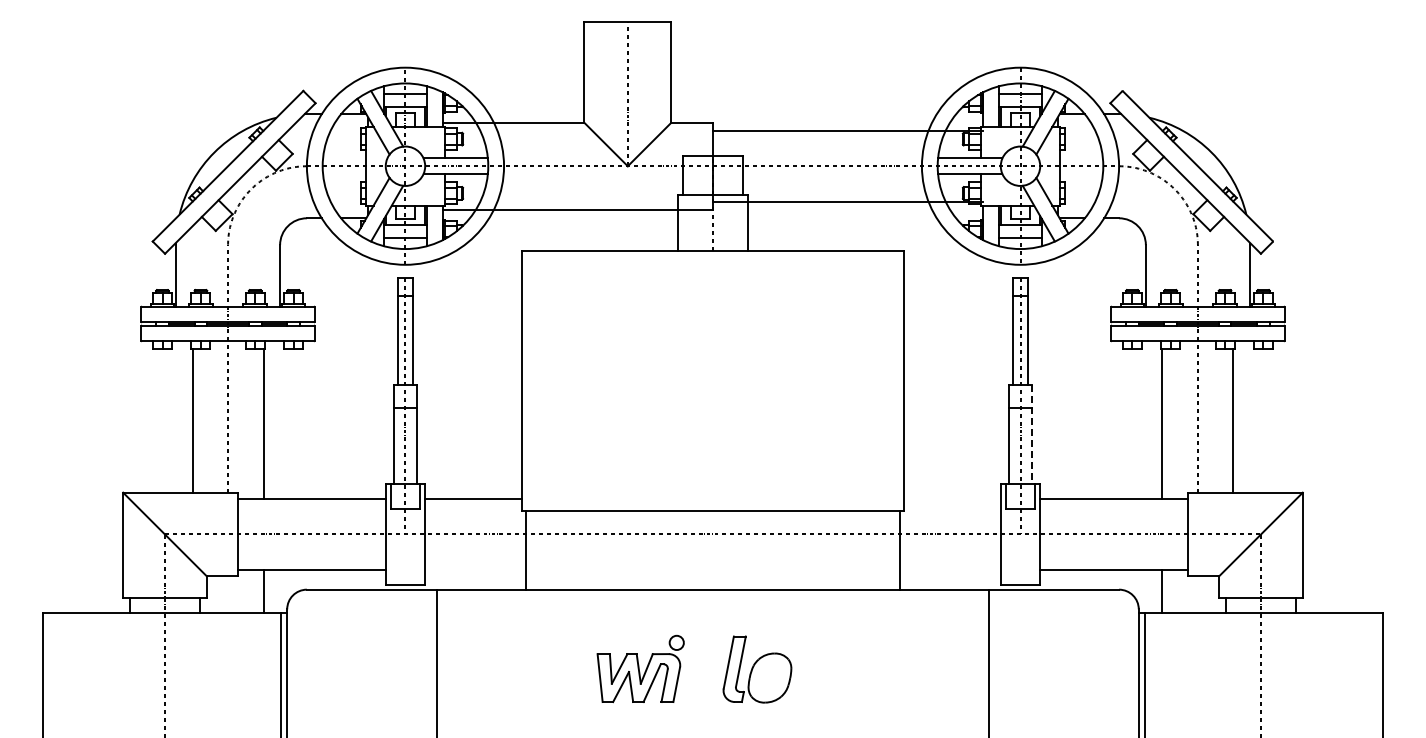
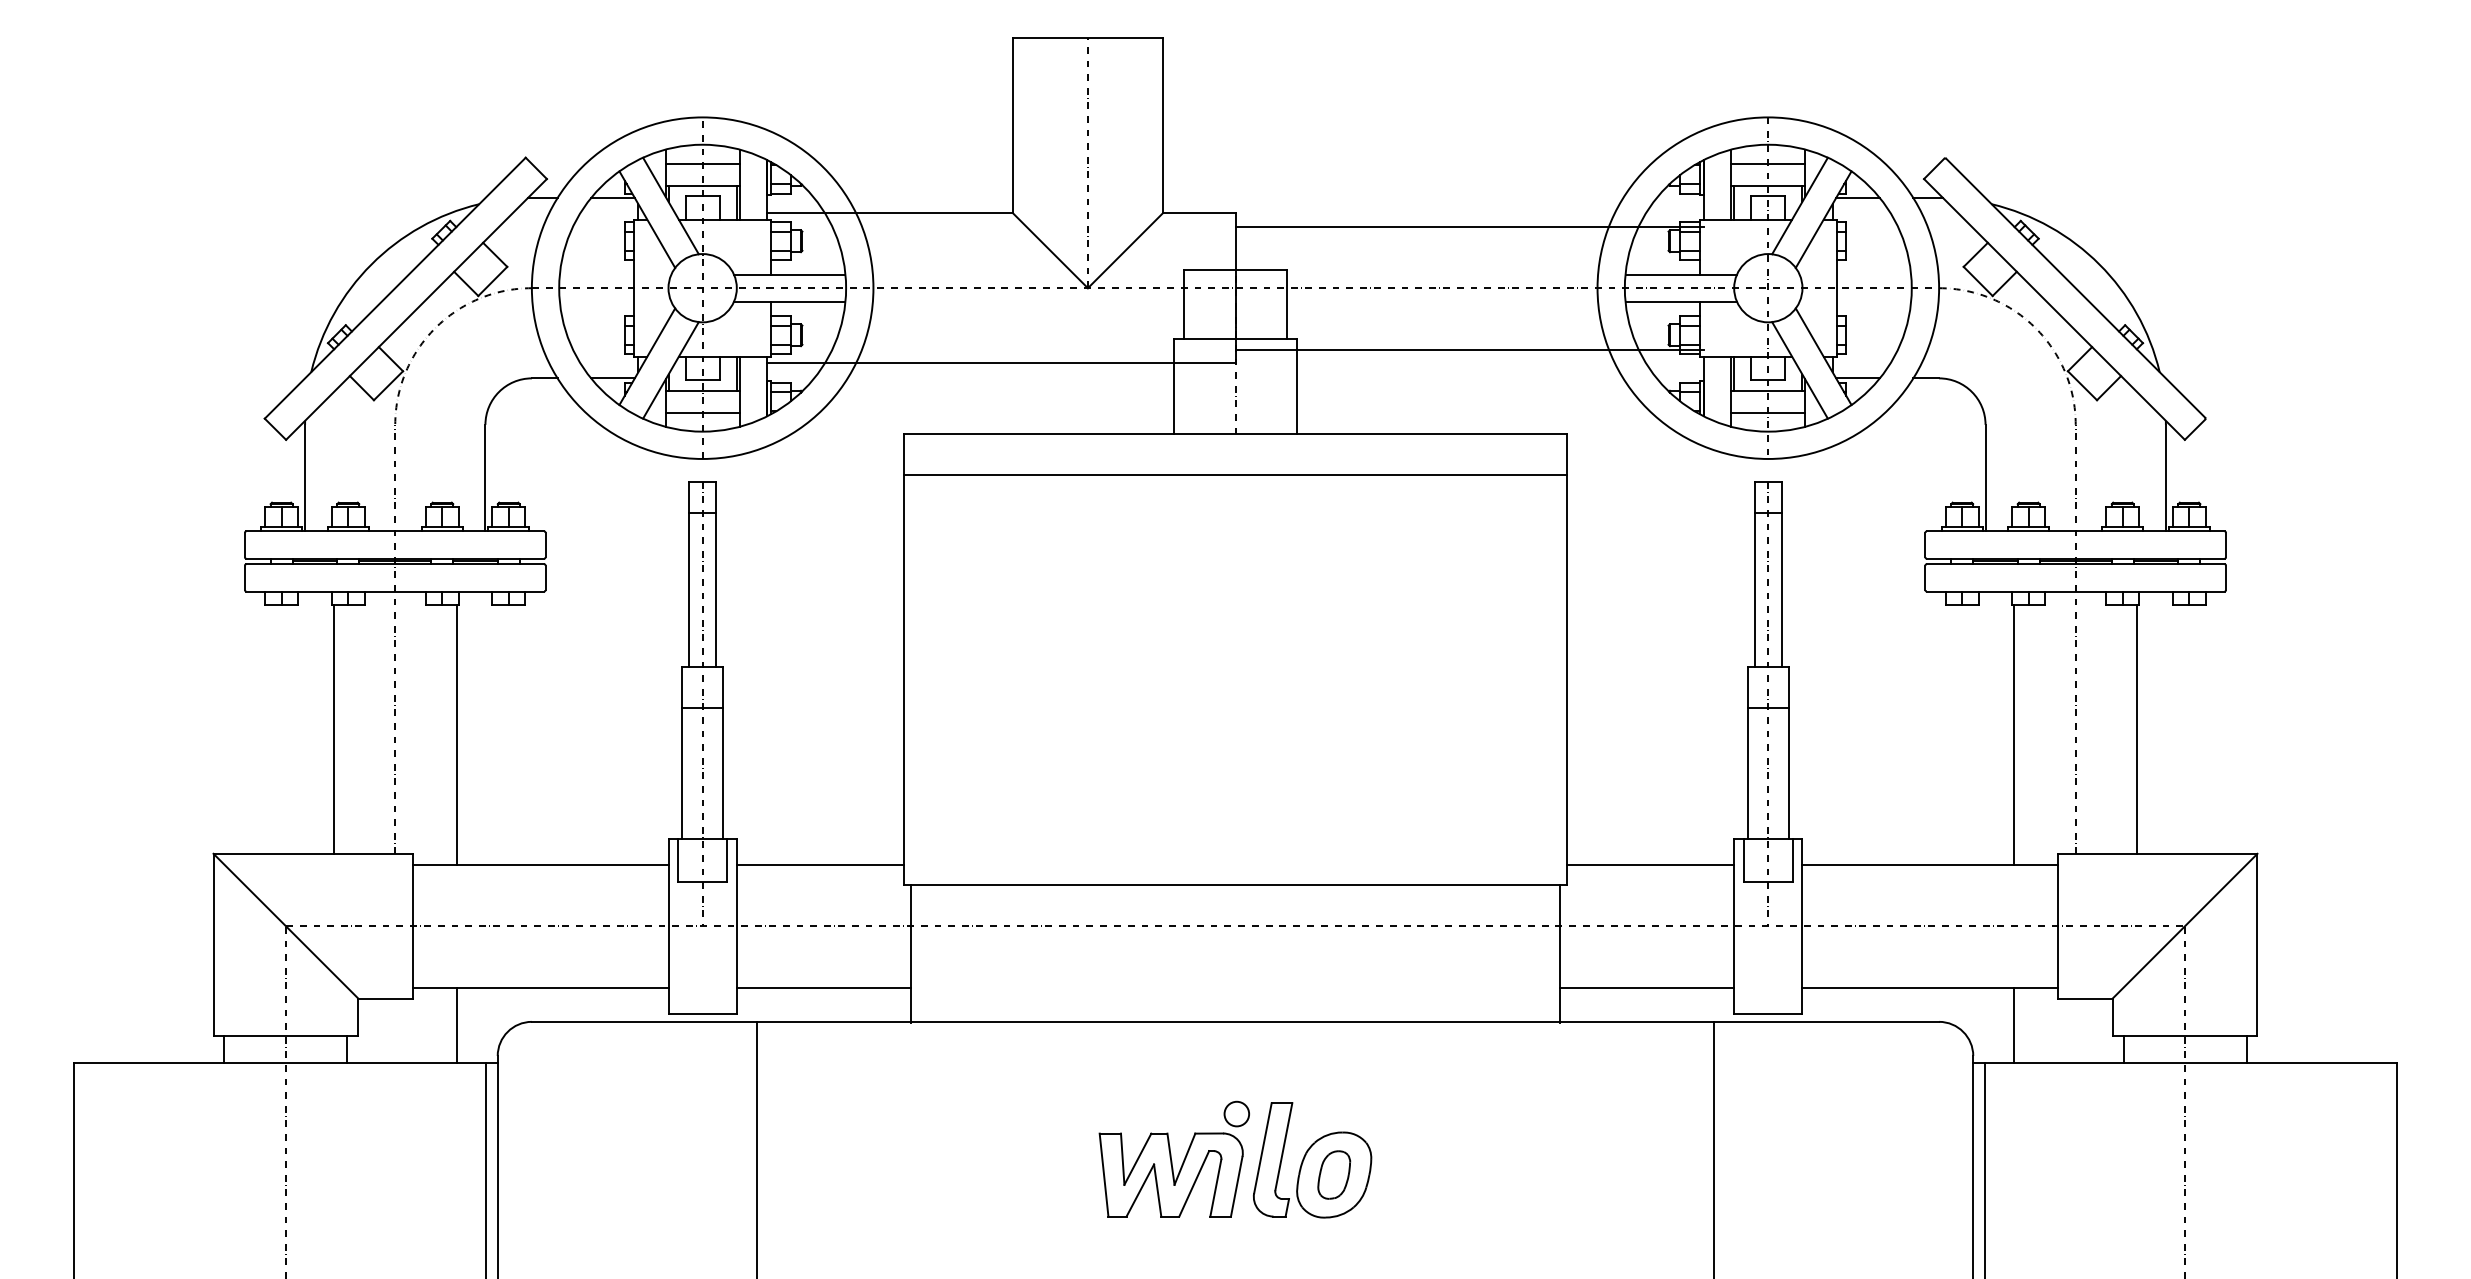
line: (712, 274) -> (1234, 475), added
line: (1032, 434) -> (1789, 752), dashed -> solid
line: (952, 499) -> (1650, 865), added
line: (475, 569) -> (823, 986), added
line: (950, 569) -> (1647, 986), added
part: (640, 668) -> (1173, 1158), moved
part: (769, 677) -> (1333, 1174), added

